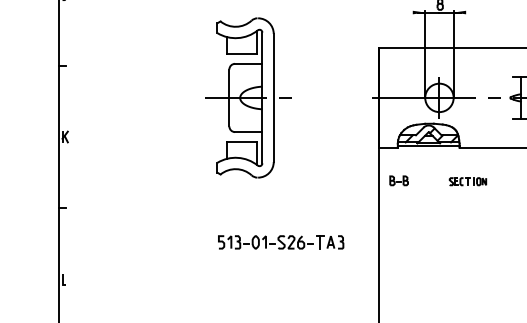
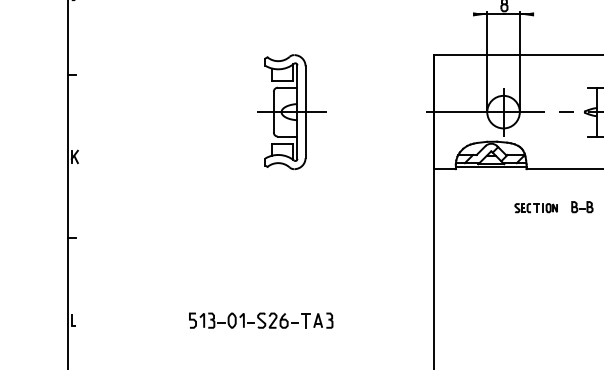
part: (254, 97) -> (291, 111), size x0.62
part: (399, 181) -> (582, 207), moved
part: (281, 242) -> (261, 320), moved

